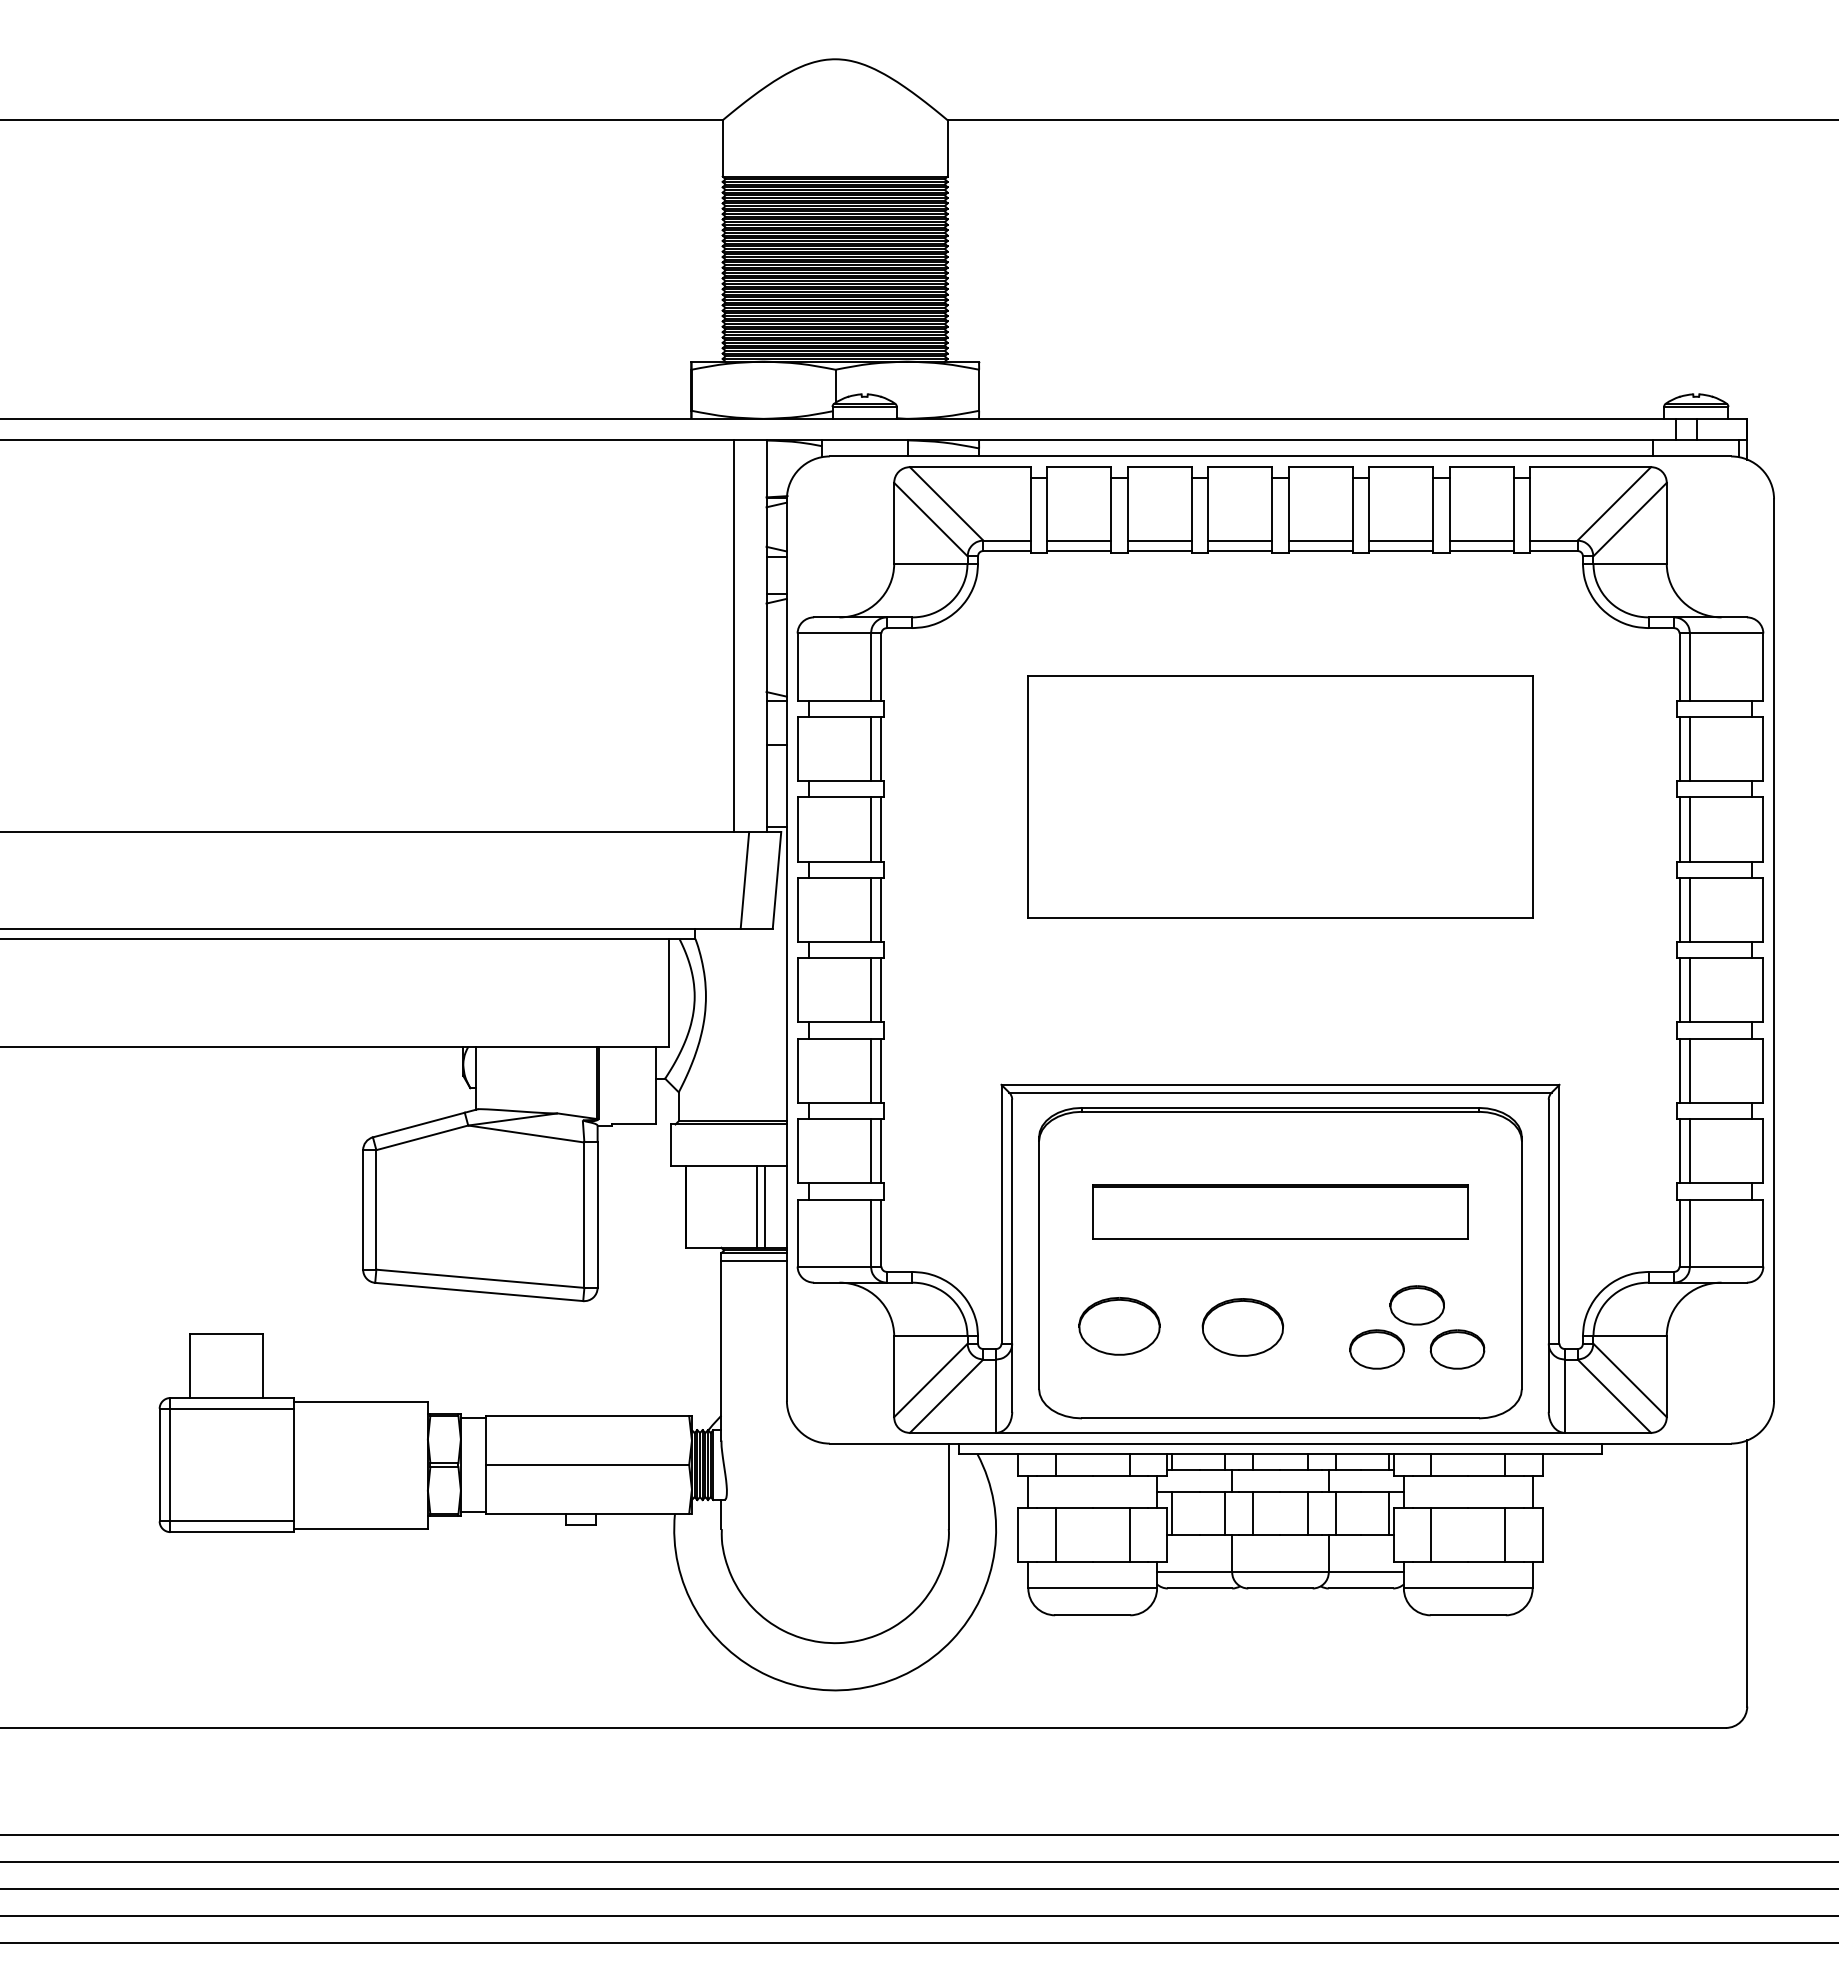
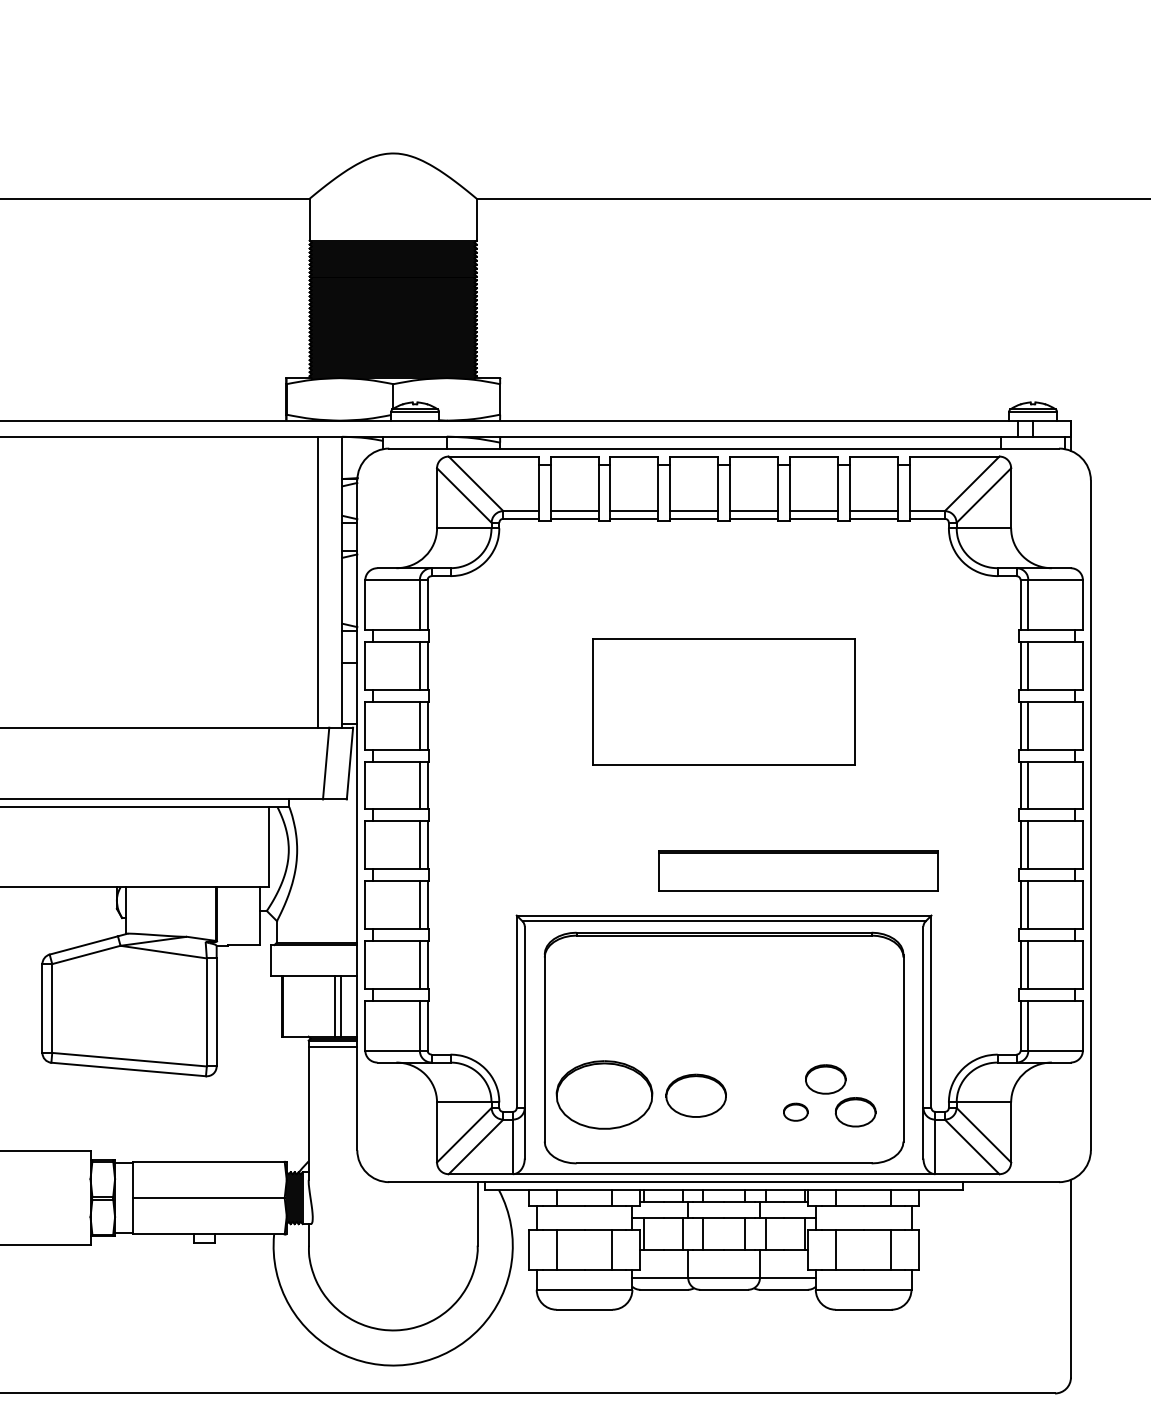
part: (1280, 796) -> (724, 701), size x0.7
part: (1280, 1211) -> (798, 870), moved
part: (1119, 1326) -> (604, 1095), size x1.6
part: (1376, 1349) -> (795, 1112), size x0.6

